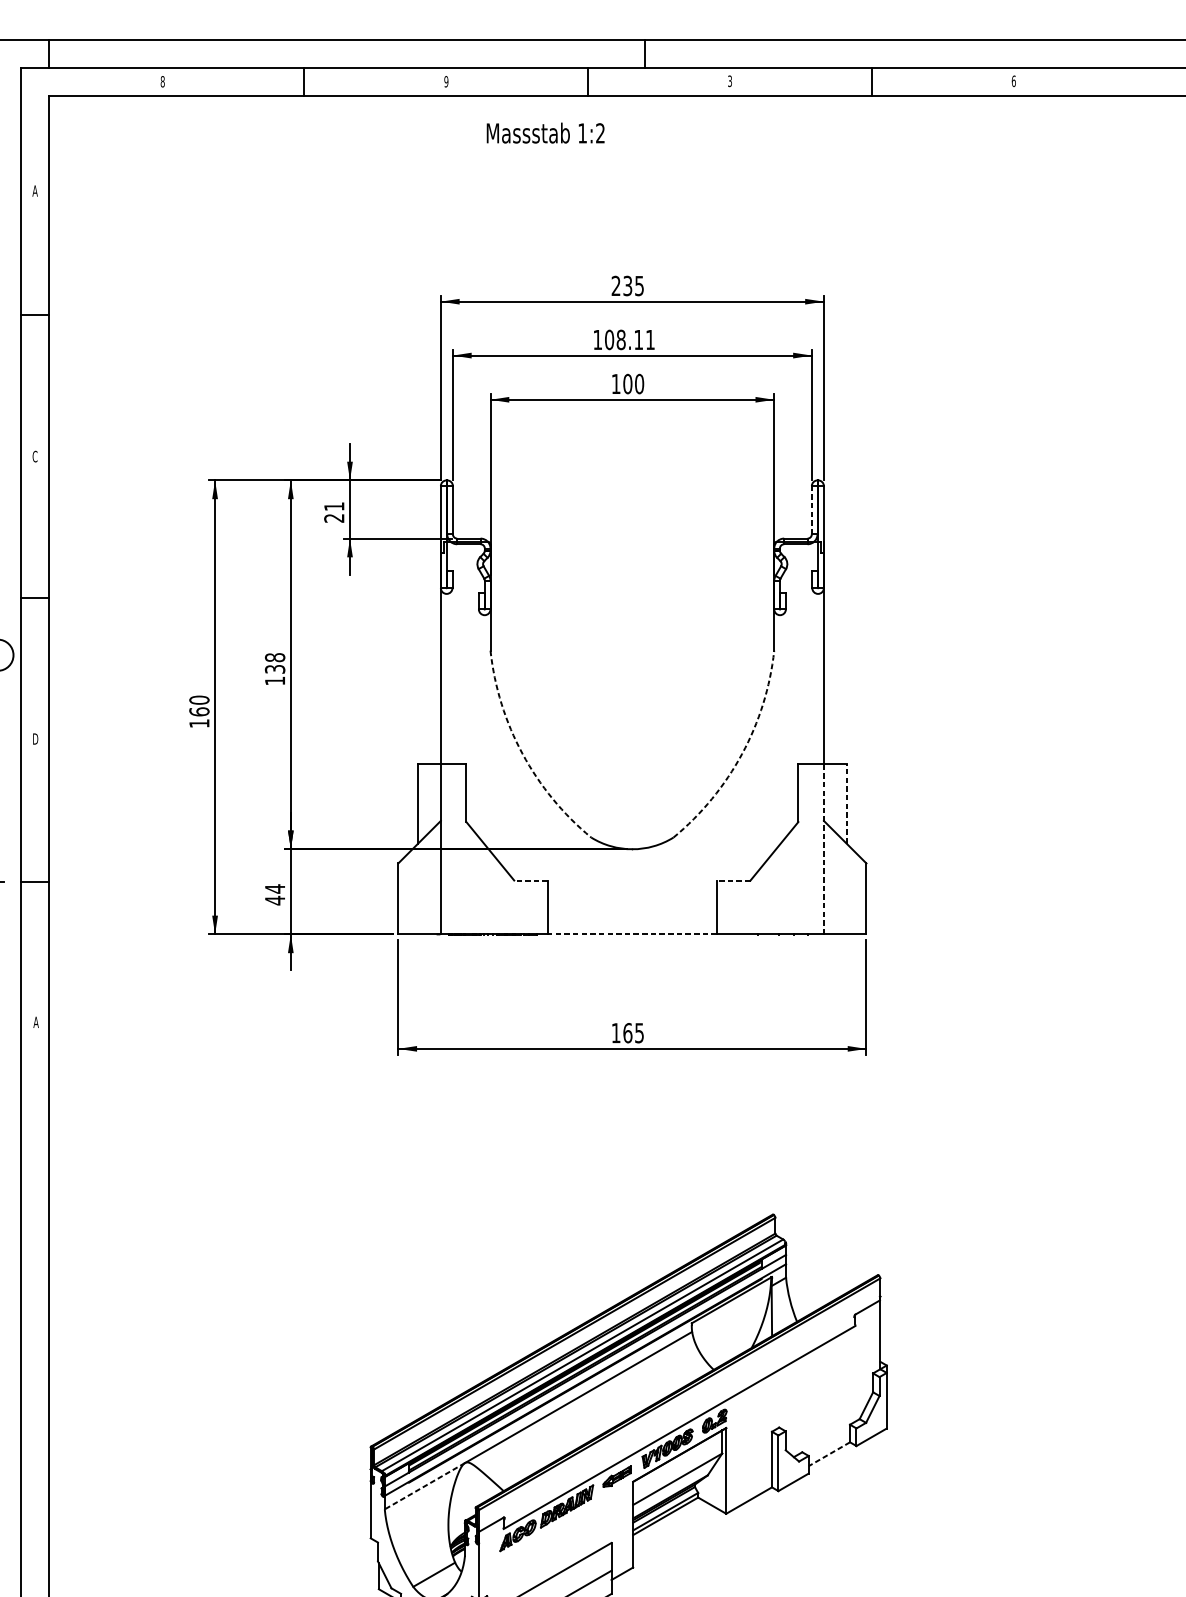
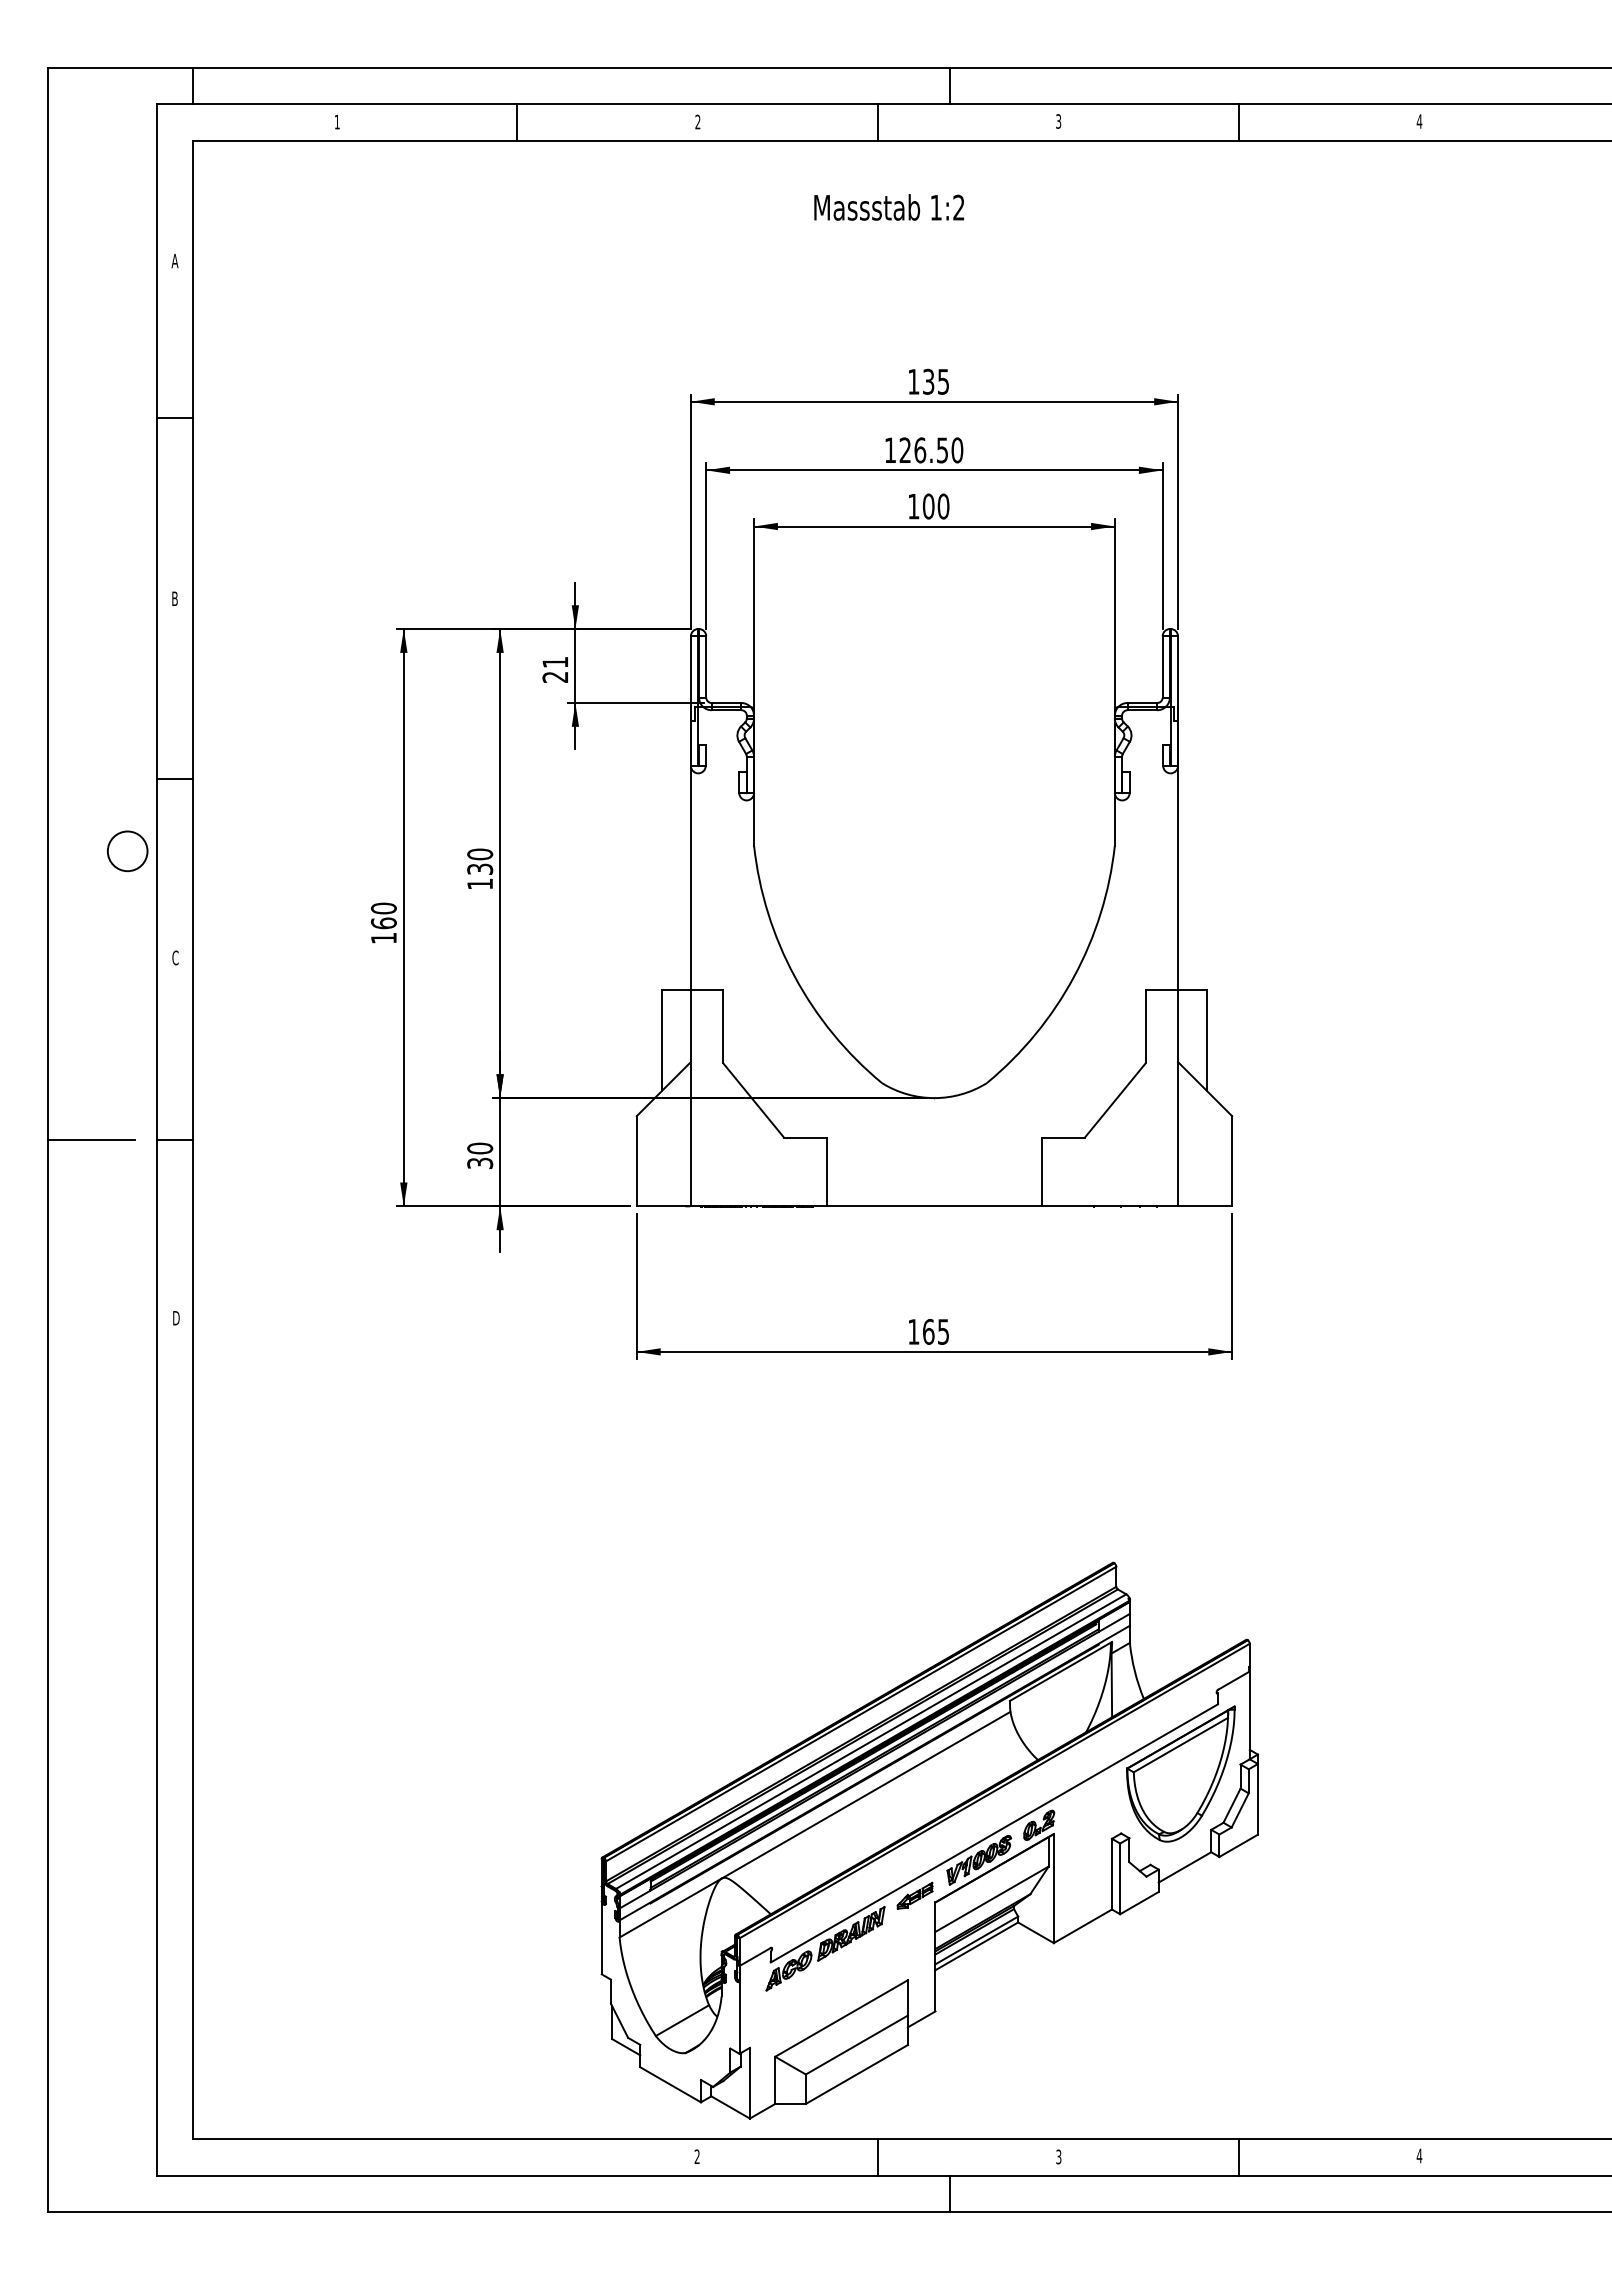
text: (162, 81) -> (336, 121), 8 -> 1
text: (1013, 81) -> (1419, 121), 6 -> 4
text: (446, 82) -> (697, 122), 9 -> 2
text: (545, 133) -> (889, 207), moved
text: (615, 285) -> (913, 381), 235 -> 135
text: (630, 340) -> (931, 450), 108.11 -> 126.50
text: (34, 456) -> (174, 598), C -> B
line: (811, 509) -> (1162, 666), dashed -> solid
text: (274, 657) -> (479, 854), 138 -> 130
text: (35, 738) -> (175, 957), D -> C
arc: (522, 753) -> (794, 976), dashed -> solid
arc: (742, 753) -> (1074, 976), dashed -> solid
line: (846, 803) -> (1206, 1040), dashed -> solid
line: (824, 848) -> (1178, 1097), dashed -> solid
line: (530, 880) -> (805, 1137), dashed -> solid
line: (733, 880) -> (1062, 1137), dashed -> solid
text: (275, 894) -> (480, 1155), 44 -> 30
line: (631, 934) -> (933, 1206), dashed -> solid
text: (35, 1022) -> (175, 1318), A -> D
part: (825, 1380) -> (1180, 1773), added
line: (829, 1454) -> (1184, 1867), dashed -> solid
line: (424, 1486) -> (670, 1908), dashed -> solid

